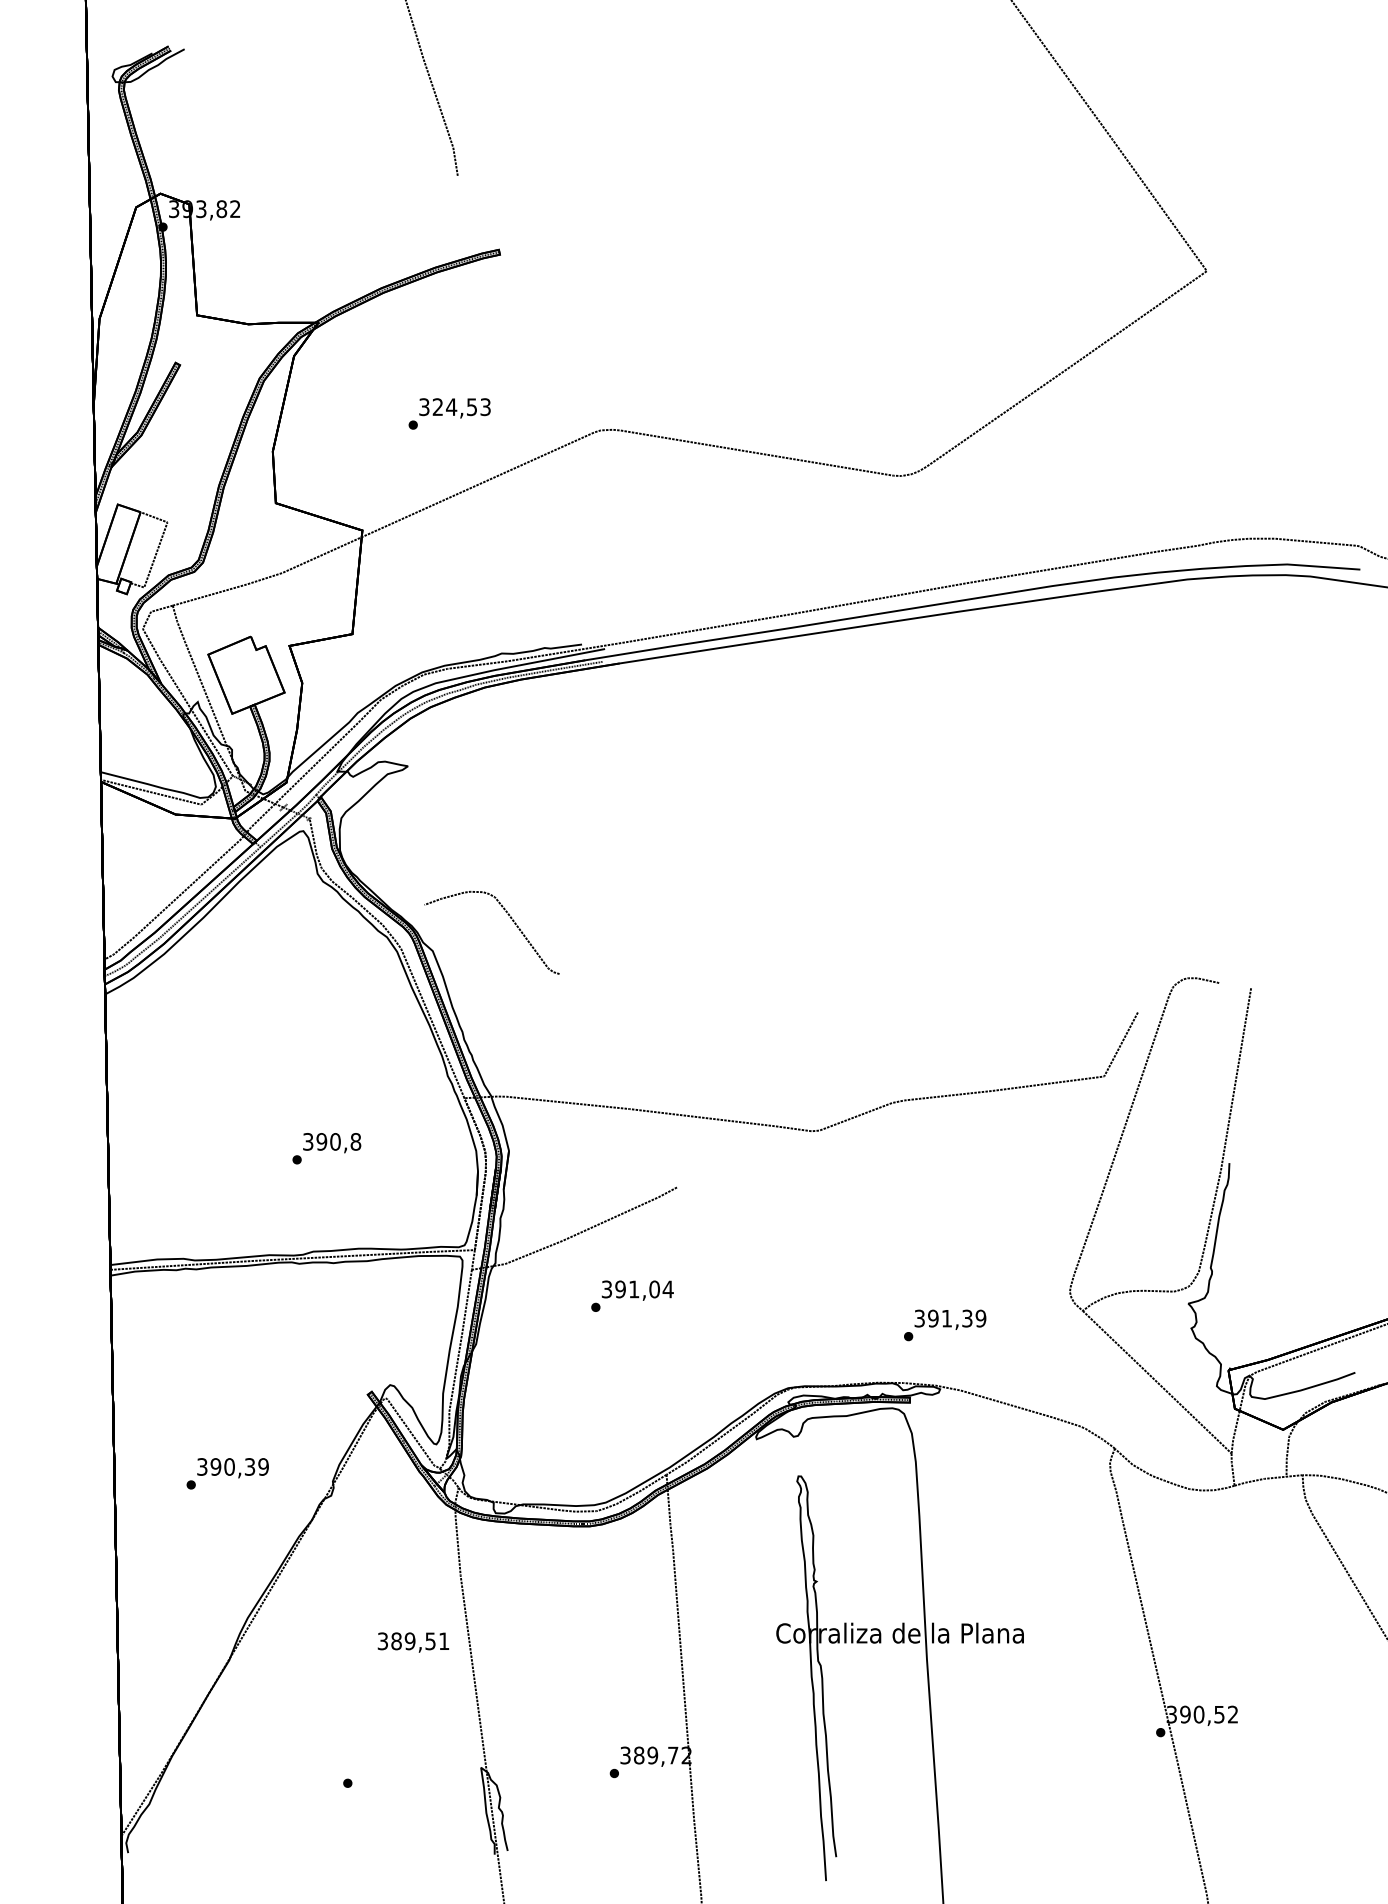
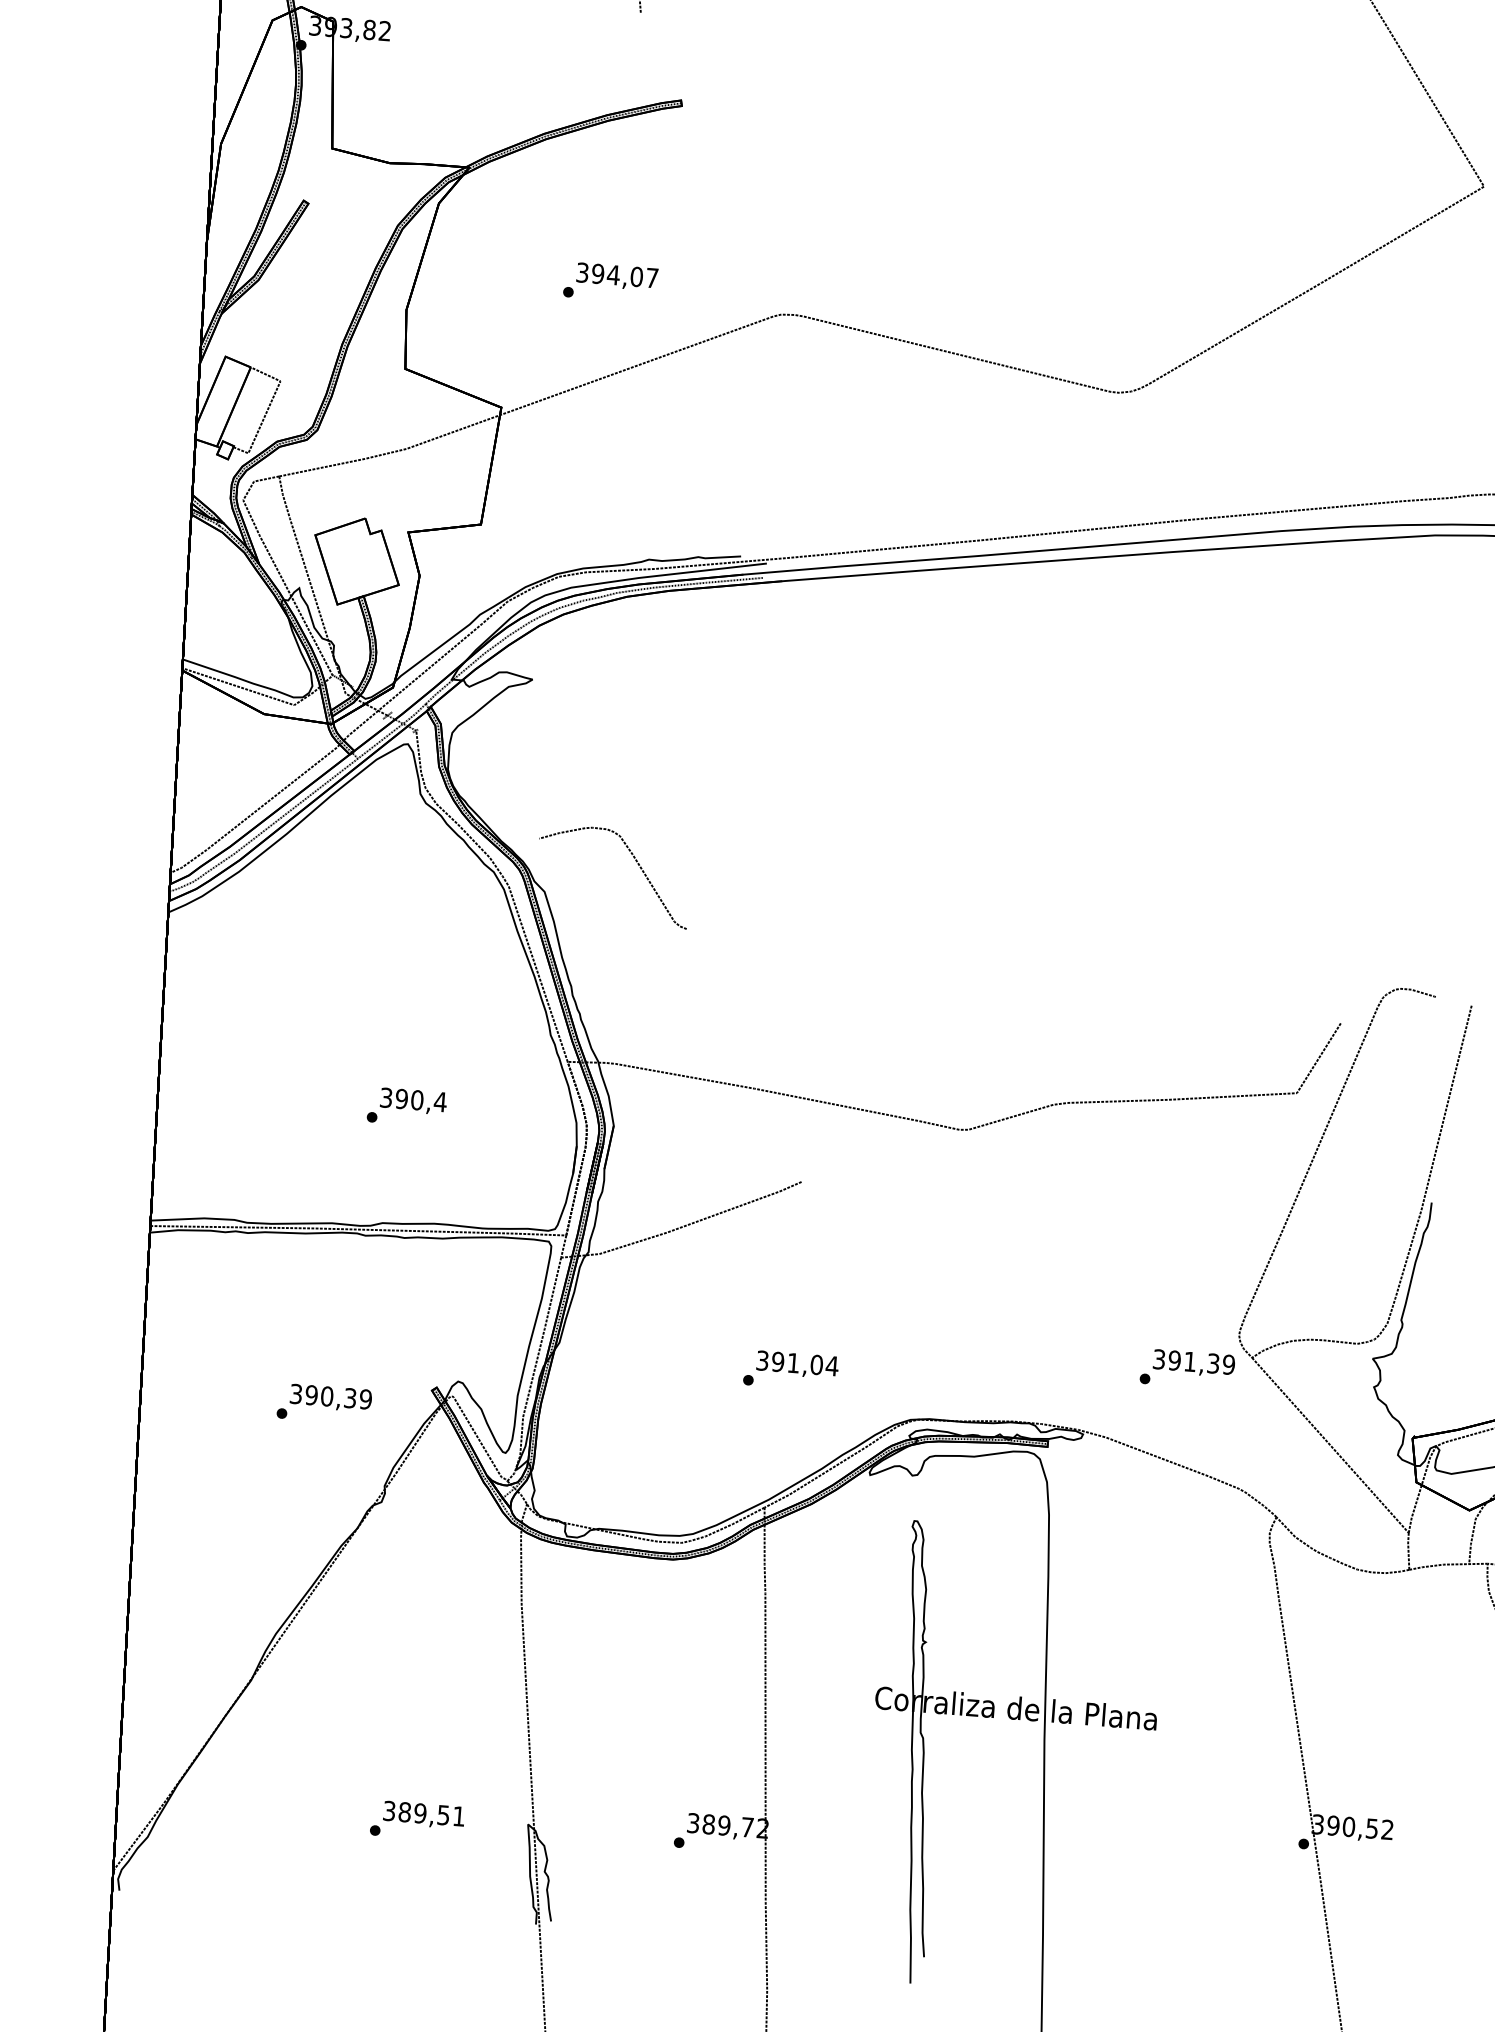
text: (461, 407) -> (624, 276), 324,53 -> 394,07
text: (355, 1141) -> (440, 1101), 390,8 -> 390,4
text: (632, 1295) -> (791, 1369), moved
text: (945, 1325) -> (1187, 1369), moved
text: (227, 1473) -> (324, 1403), moved
text: (413, 1642) -> (424, 1815), moved

